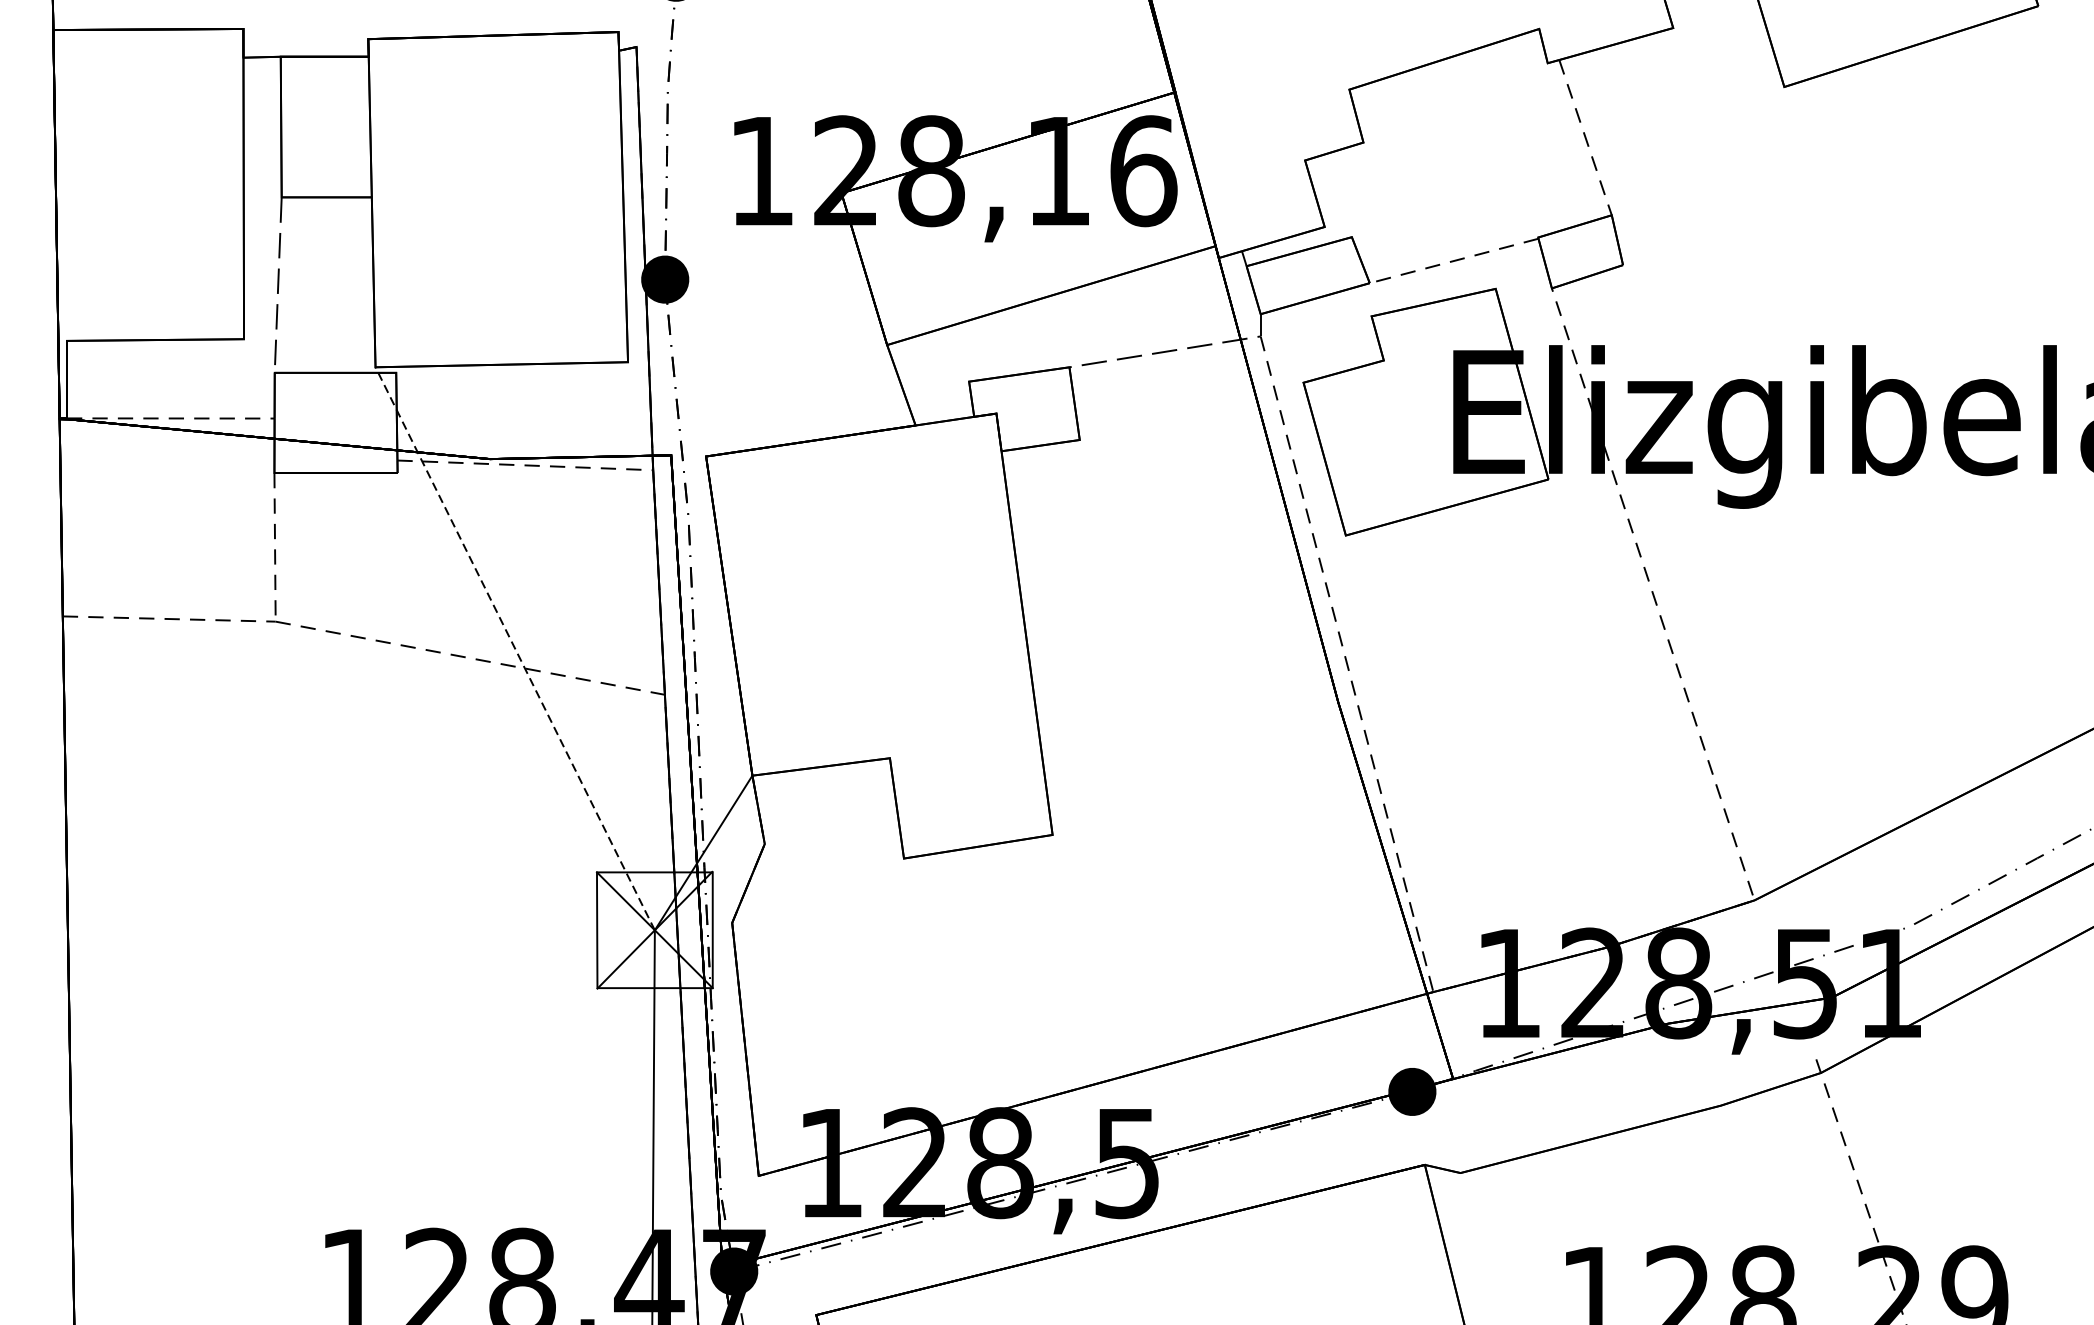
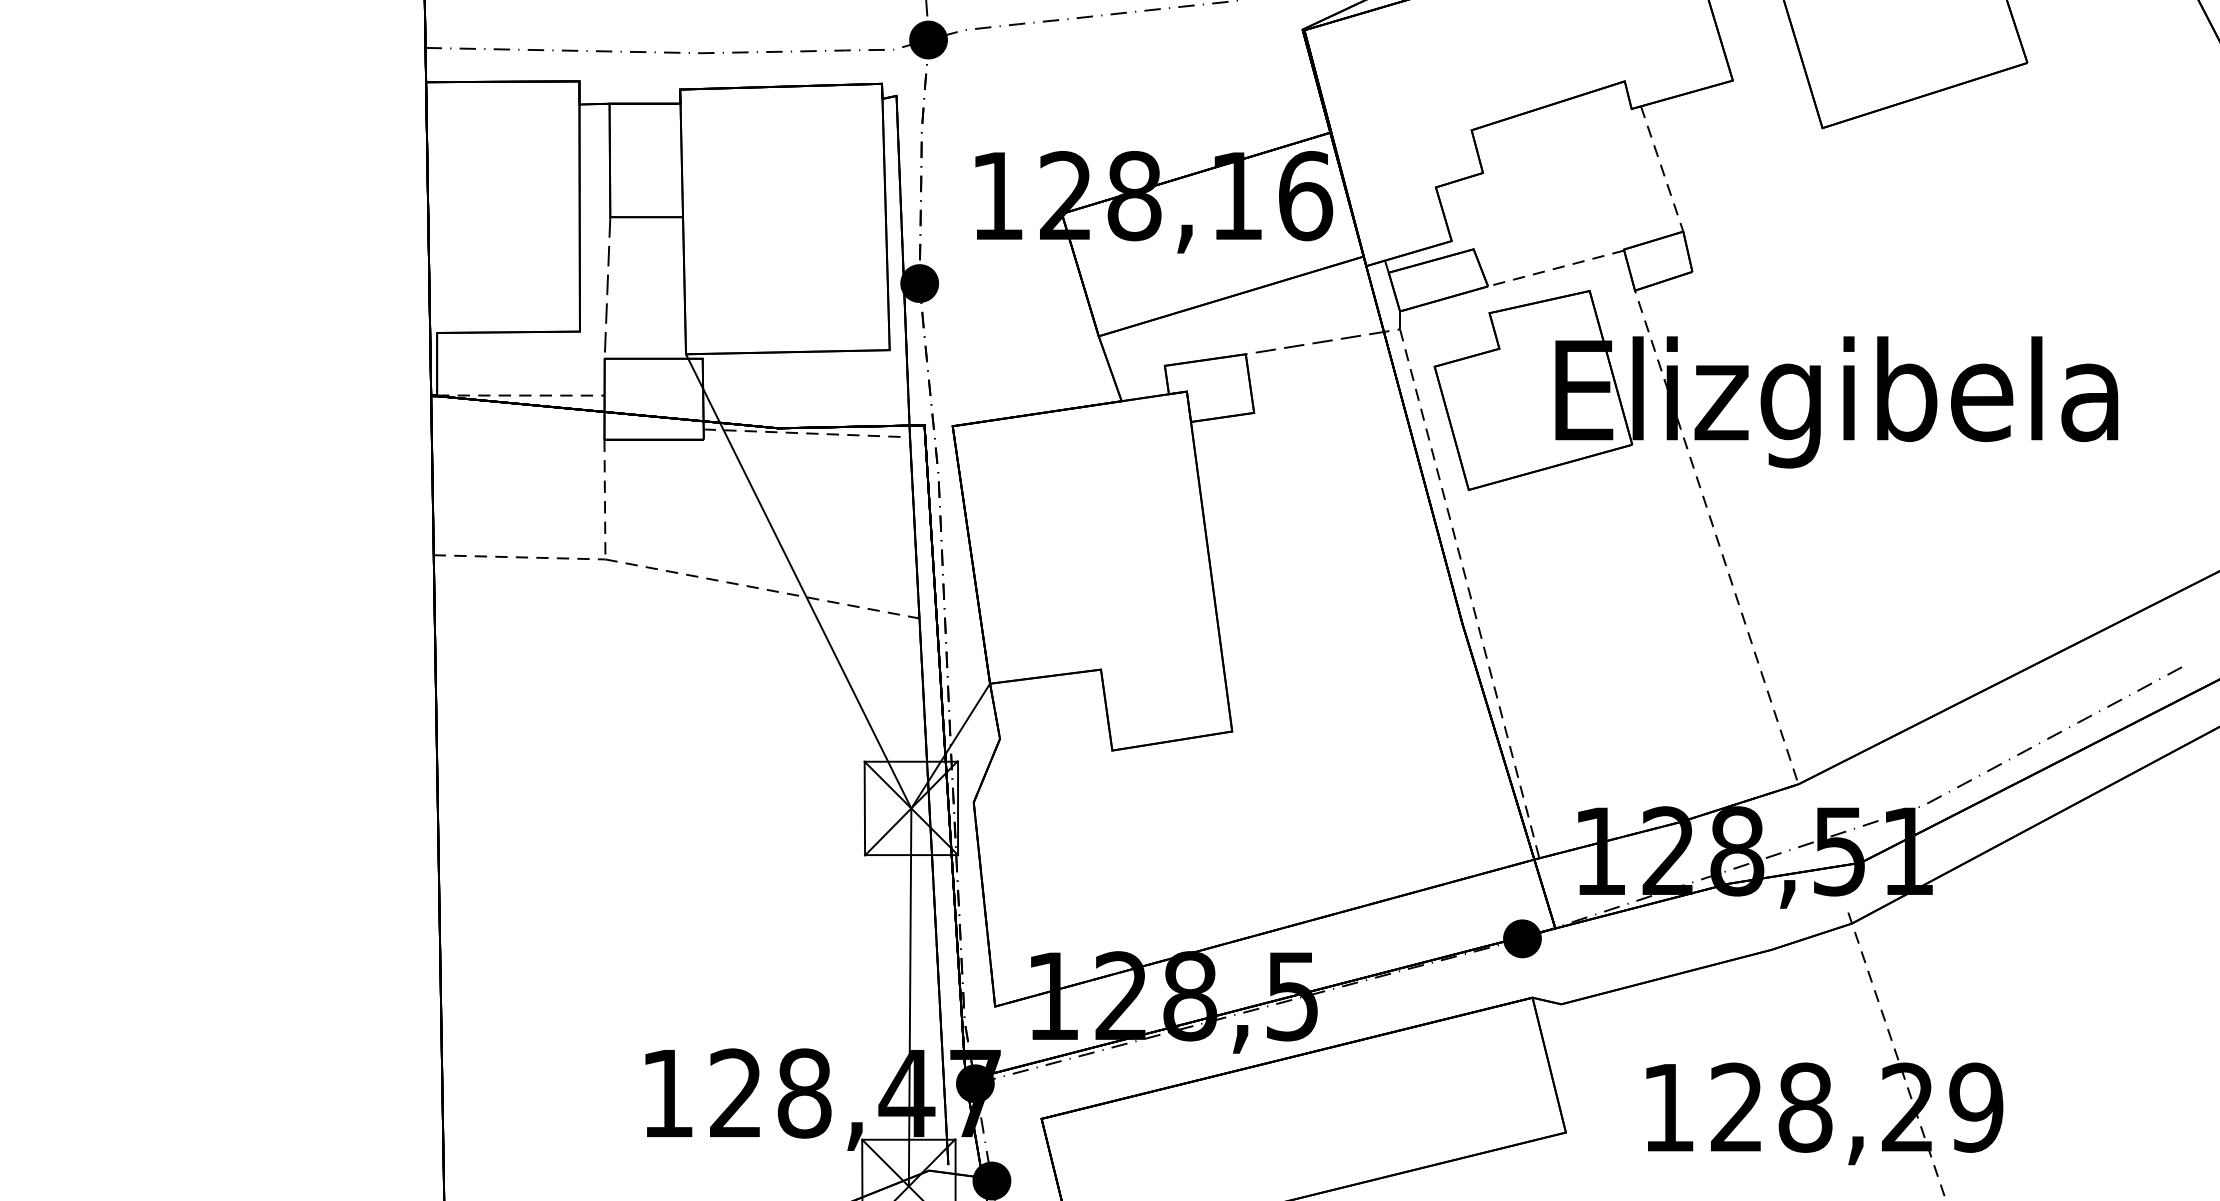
line: (514, 648) -> (798, 581), dashed -> solid

